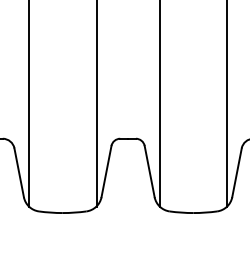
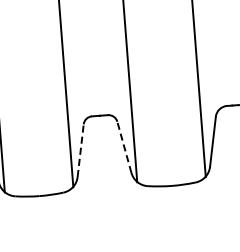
line: (106, 171) -> (80, 150), solid -> dashed
line: (149, 171) -> (124, 147), solid -> dashed

